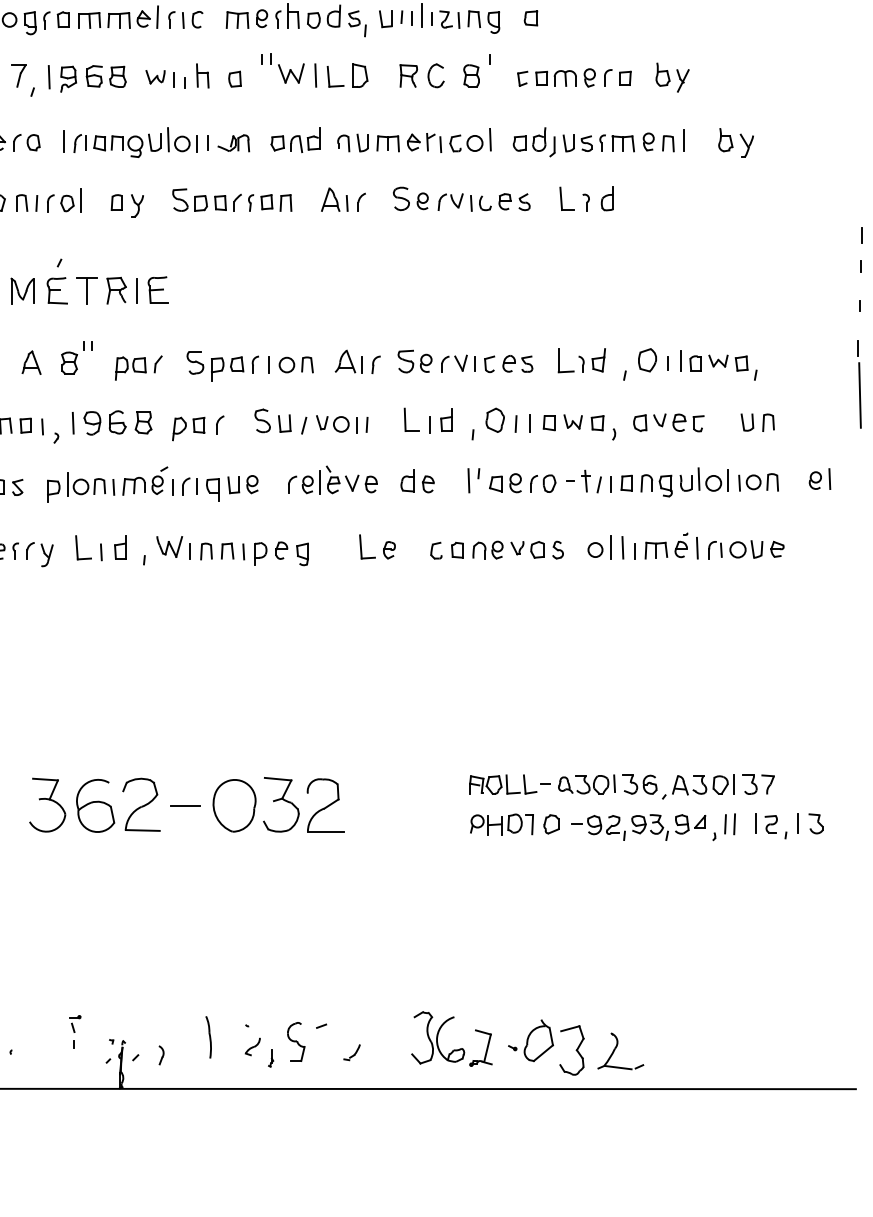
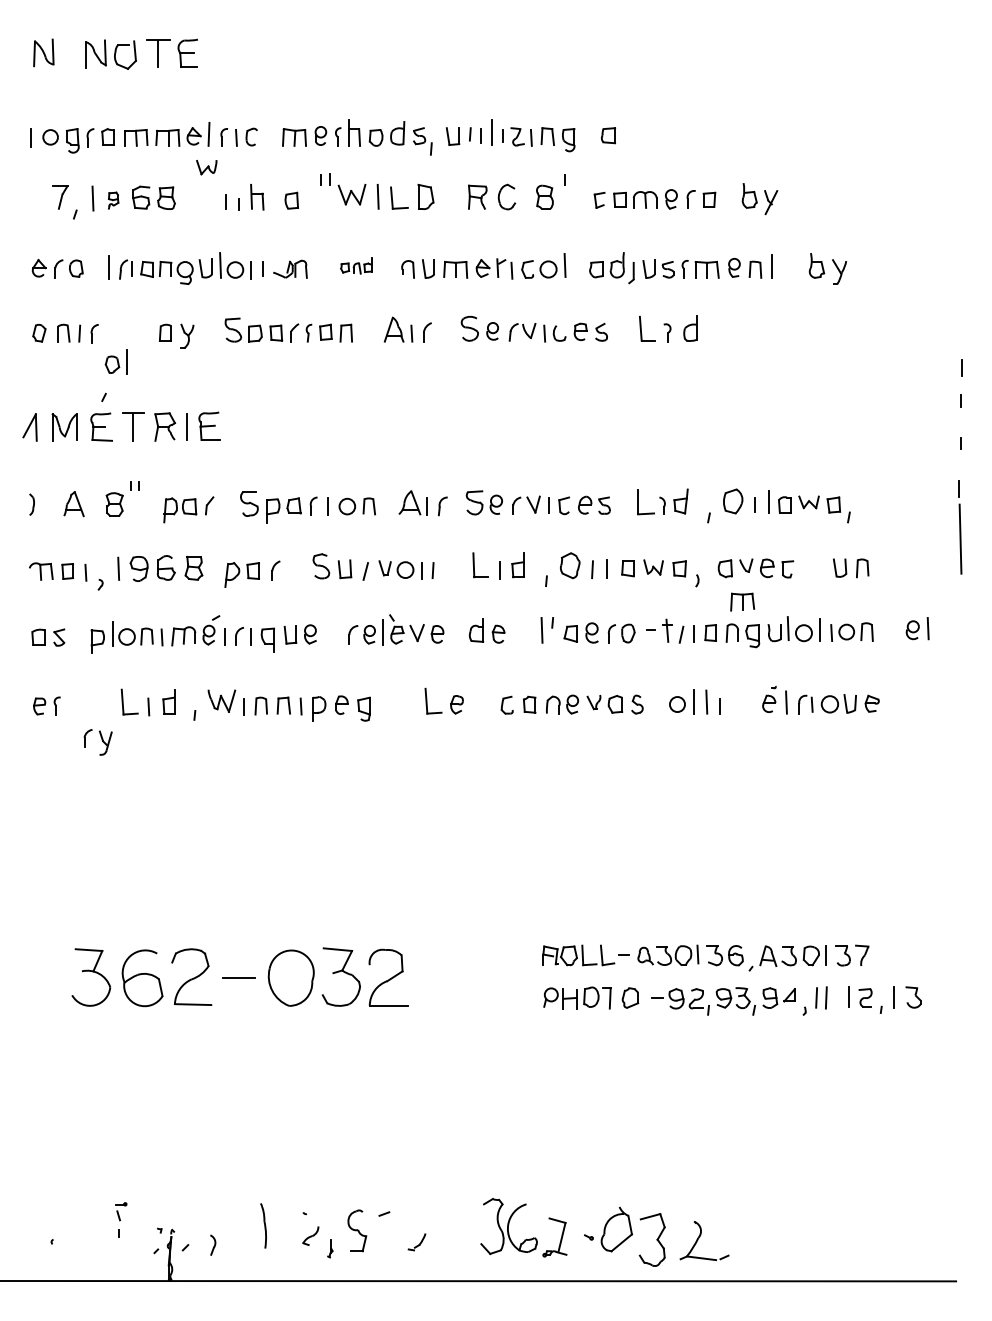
part: (155, 77) -> (206, 167), moved
part: (68, 78) -> (113, 200), size x0.6
part: (295, 139) -> (356, 265), size x0.6
part: (70, 200) -> (115, 361), moved
part: (656, 550) -> (742, 601), moved
part: (39, 554) -> (97, 742), moved

